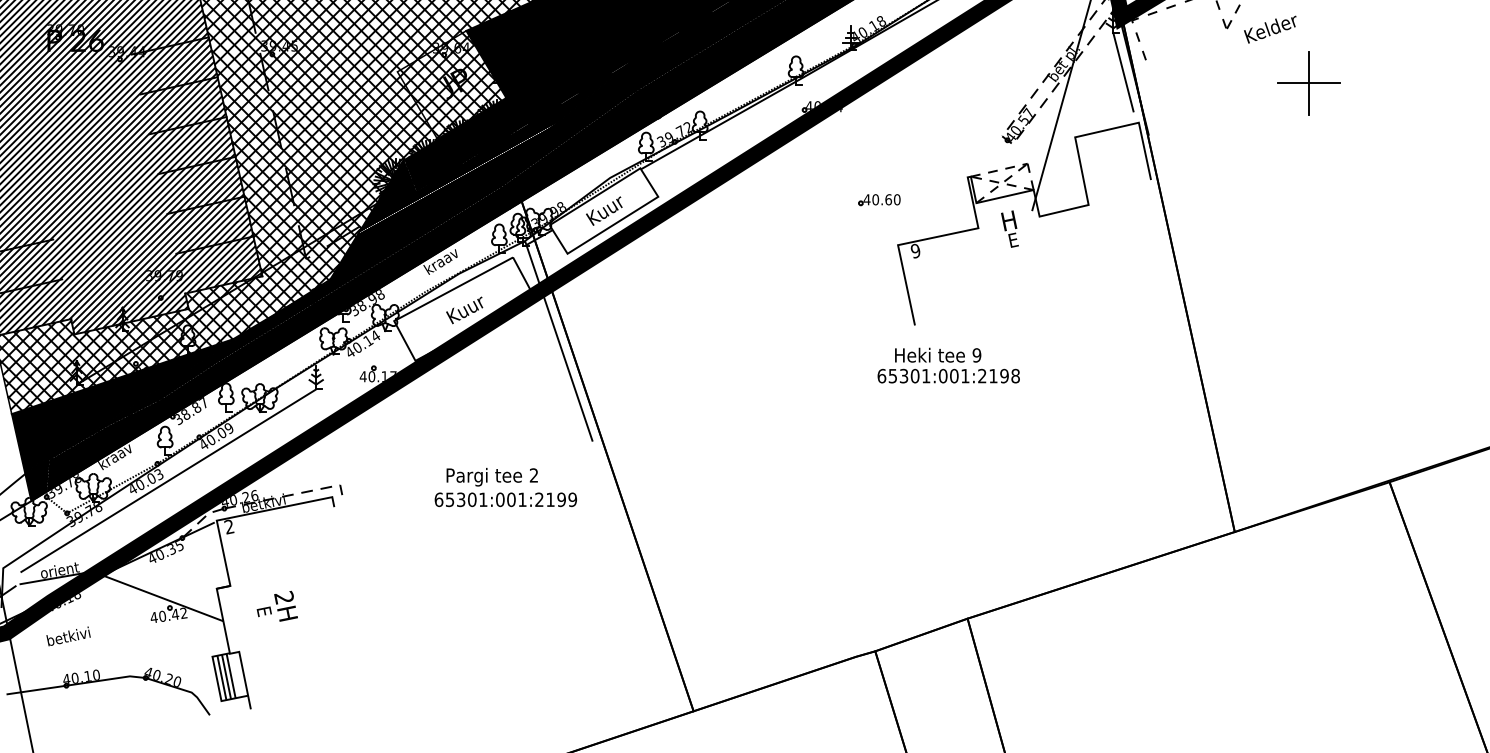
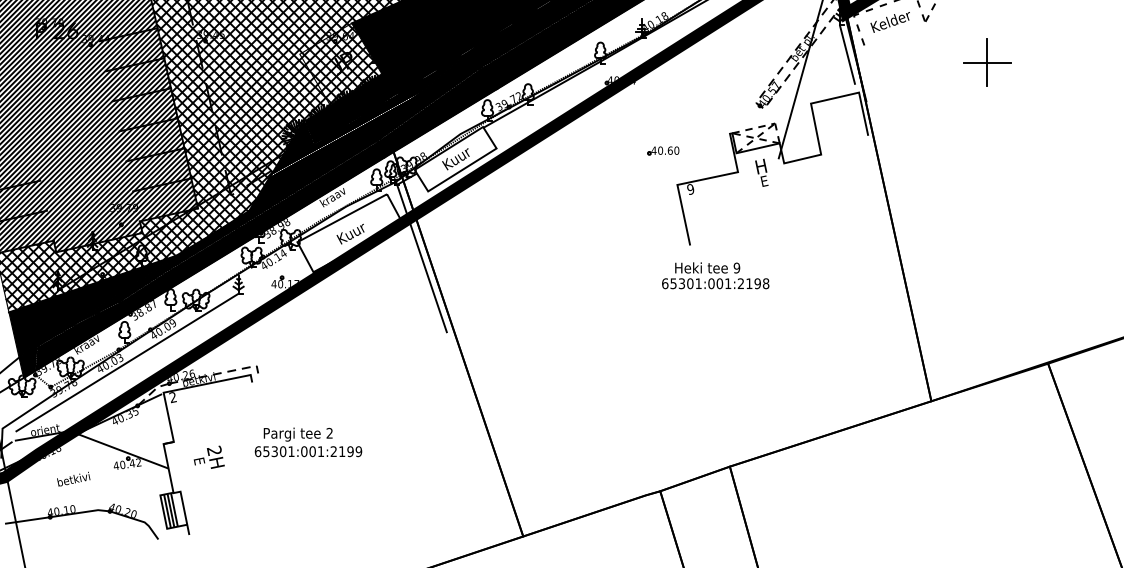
text: (1270, 29) -> (890, 22), moved
text: (505, 487) -> (308, 442), moved
text: (68, 636) -> (73, 479), moved

